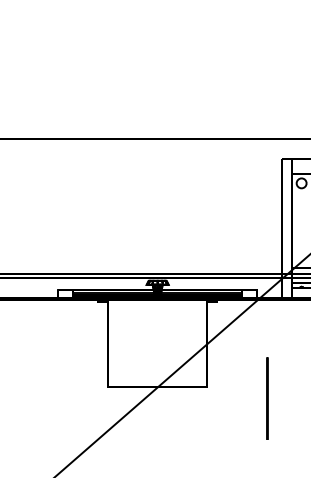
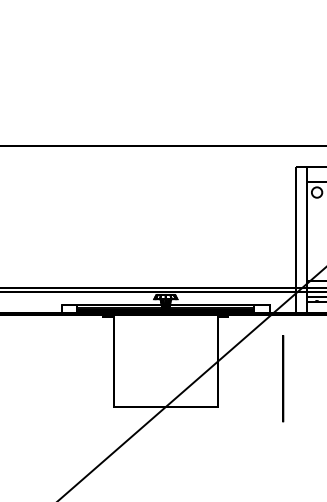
circle: (267, 398) -> (283, 378), moved

